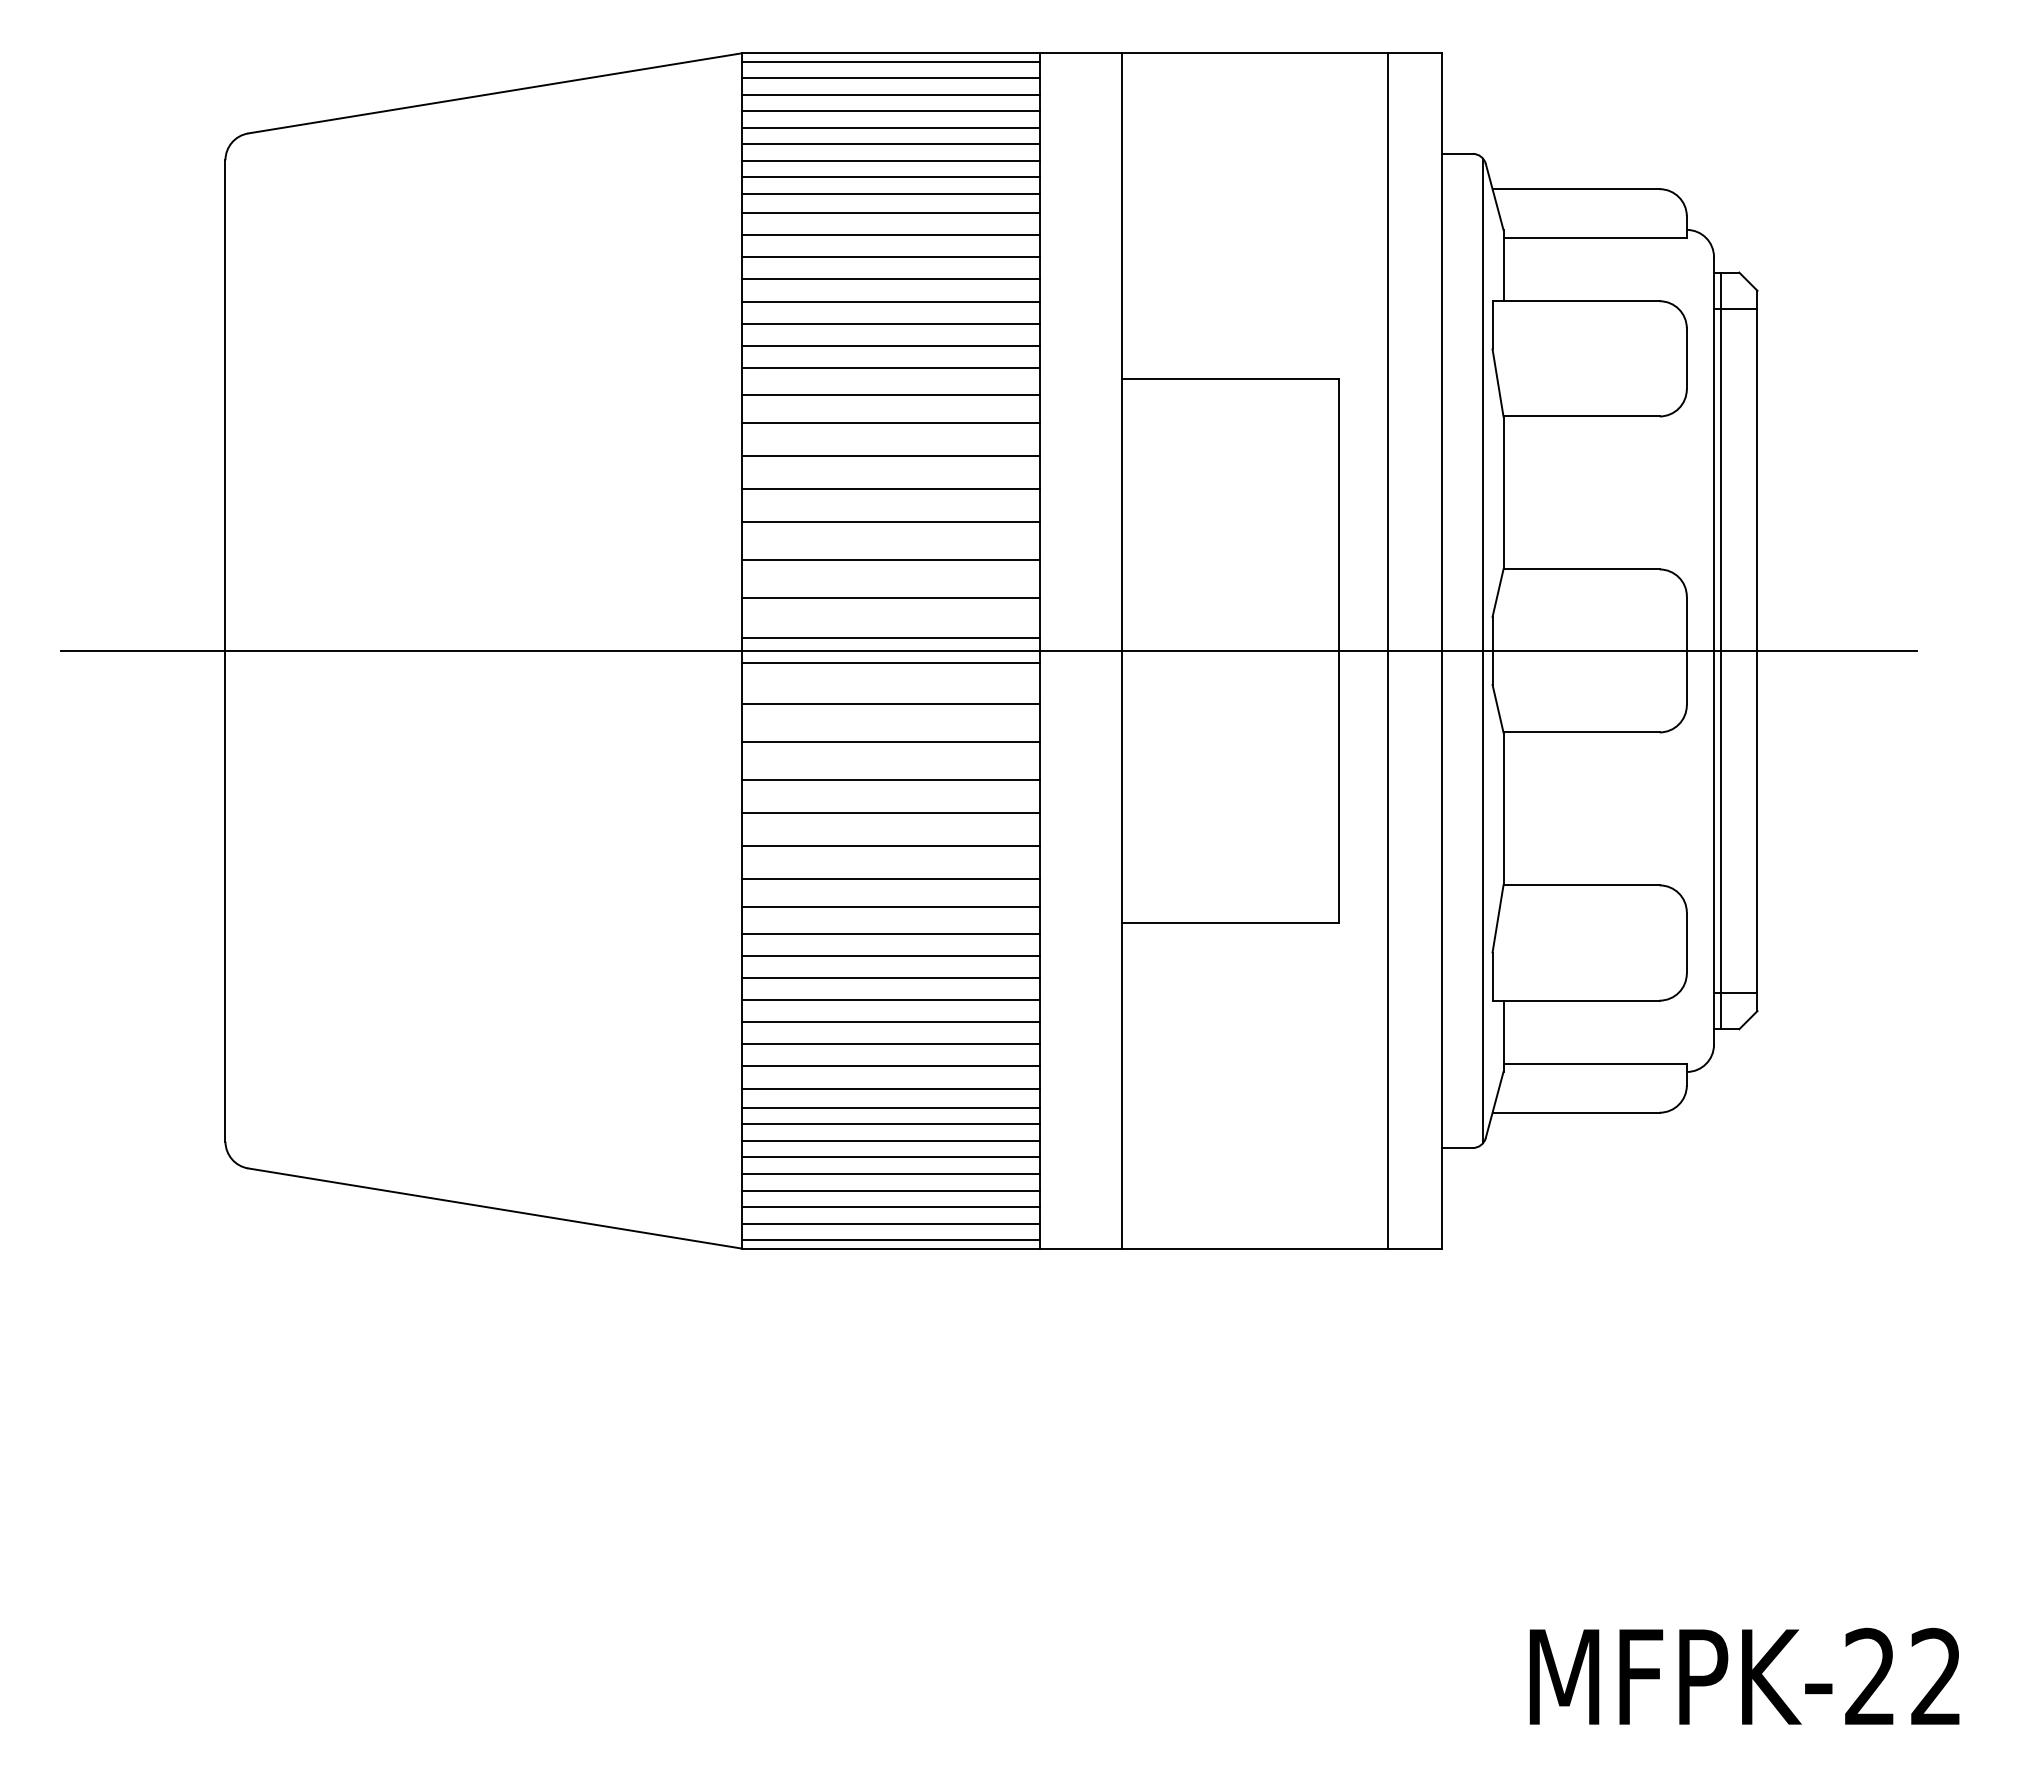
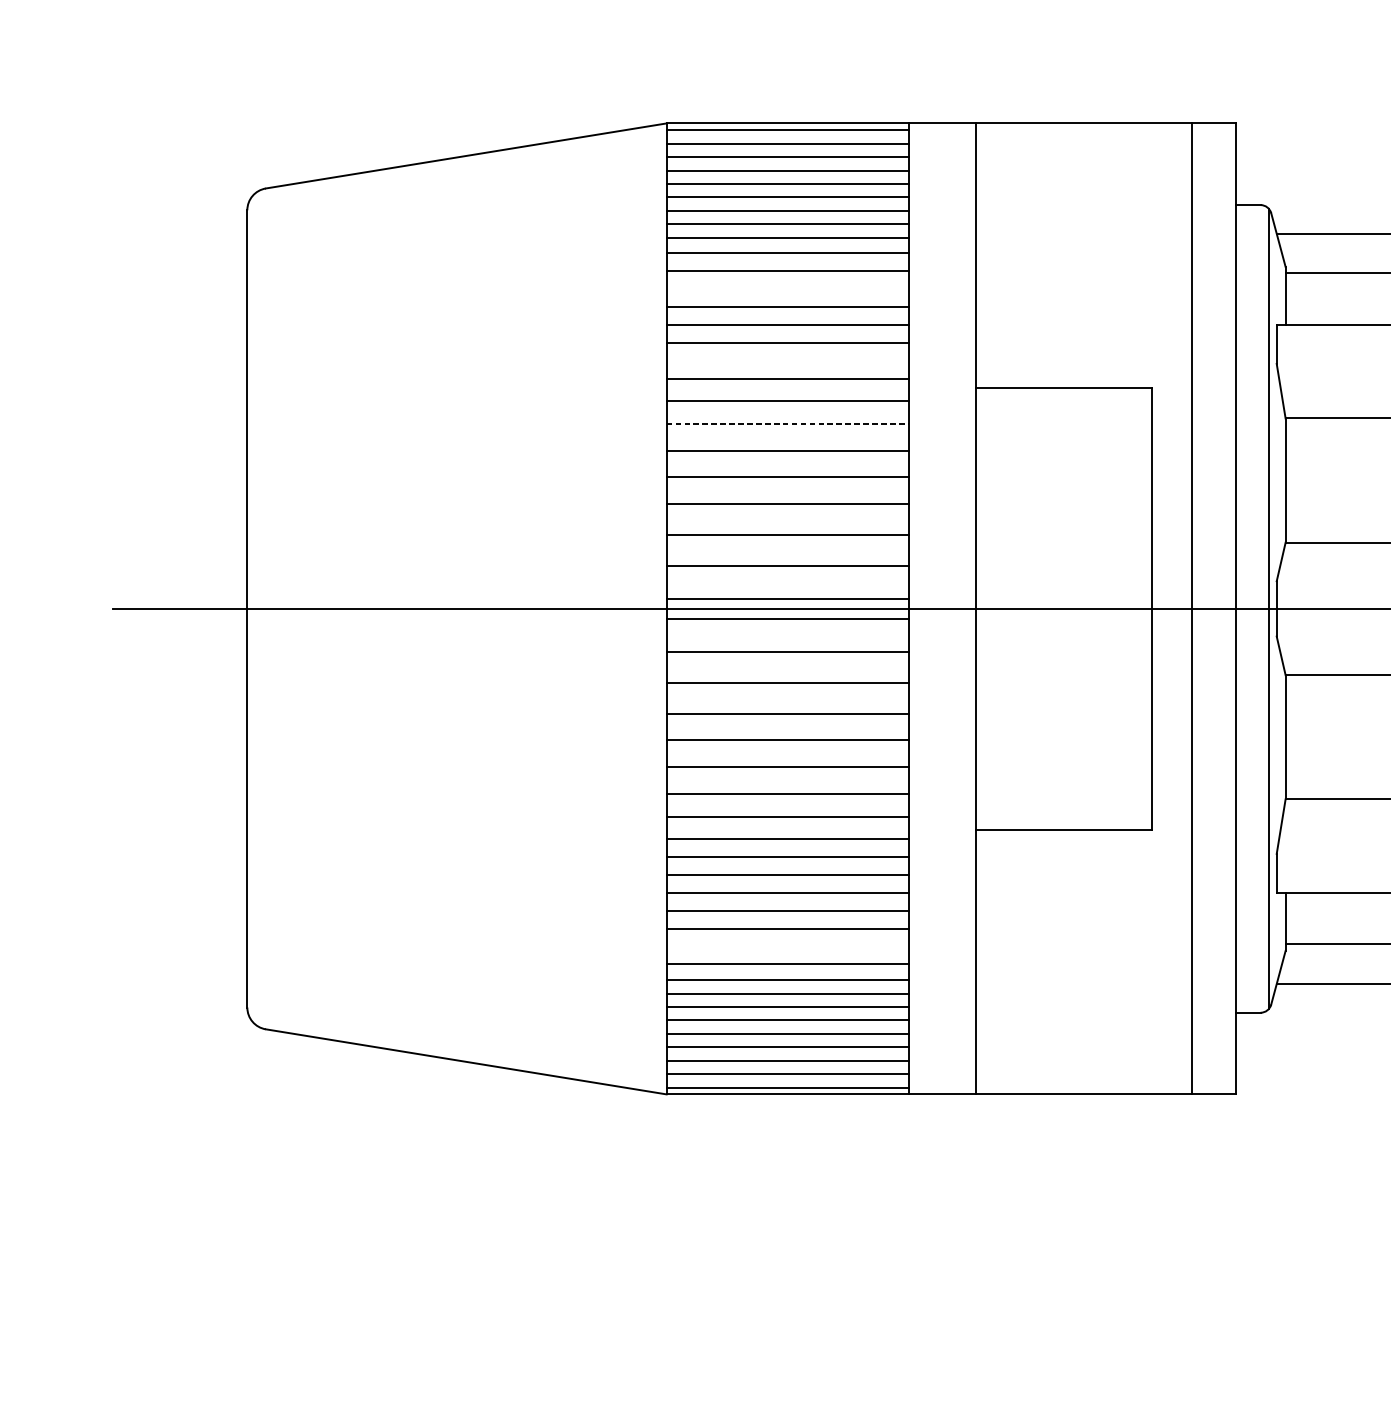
line: (890, 257) -> (787, 289), removed
line: (890, 345) -> (787, 360), removed
line: (891, 422) -> (788, 423), solid -> dashed
line: (890, 1066) -> (787, 946), removed

